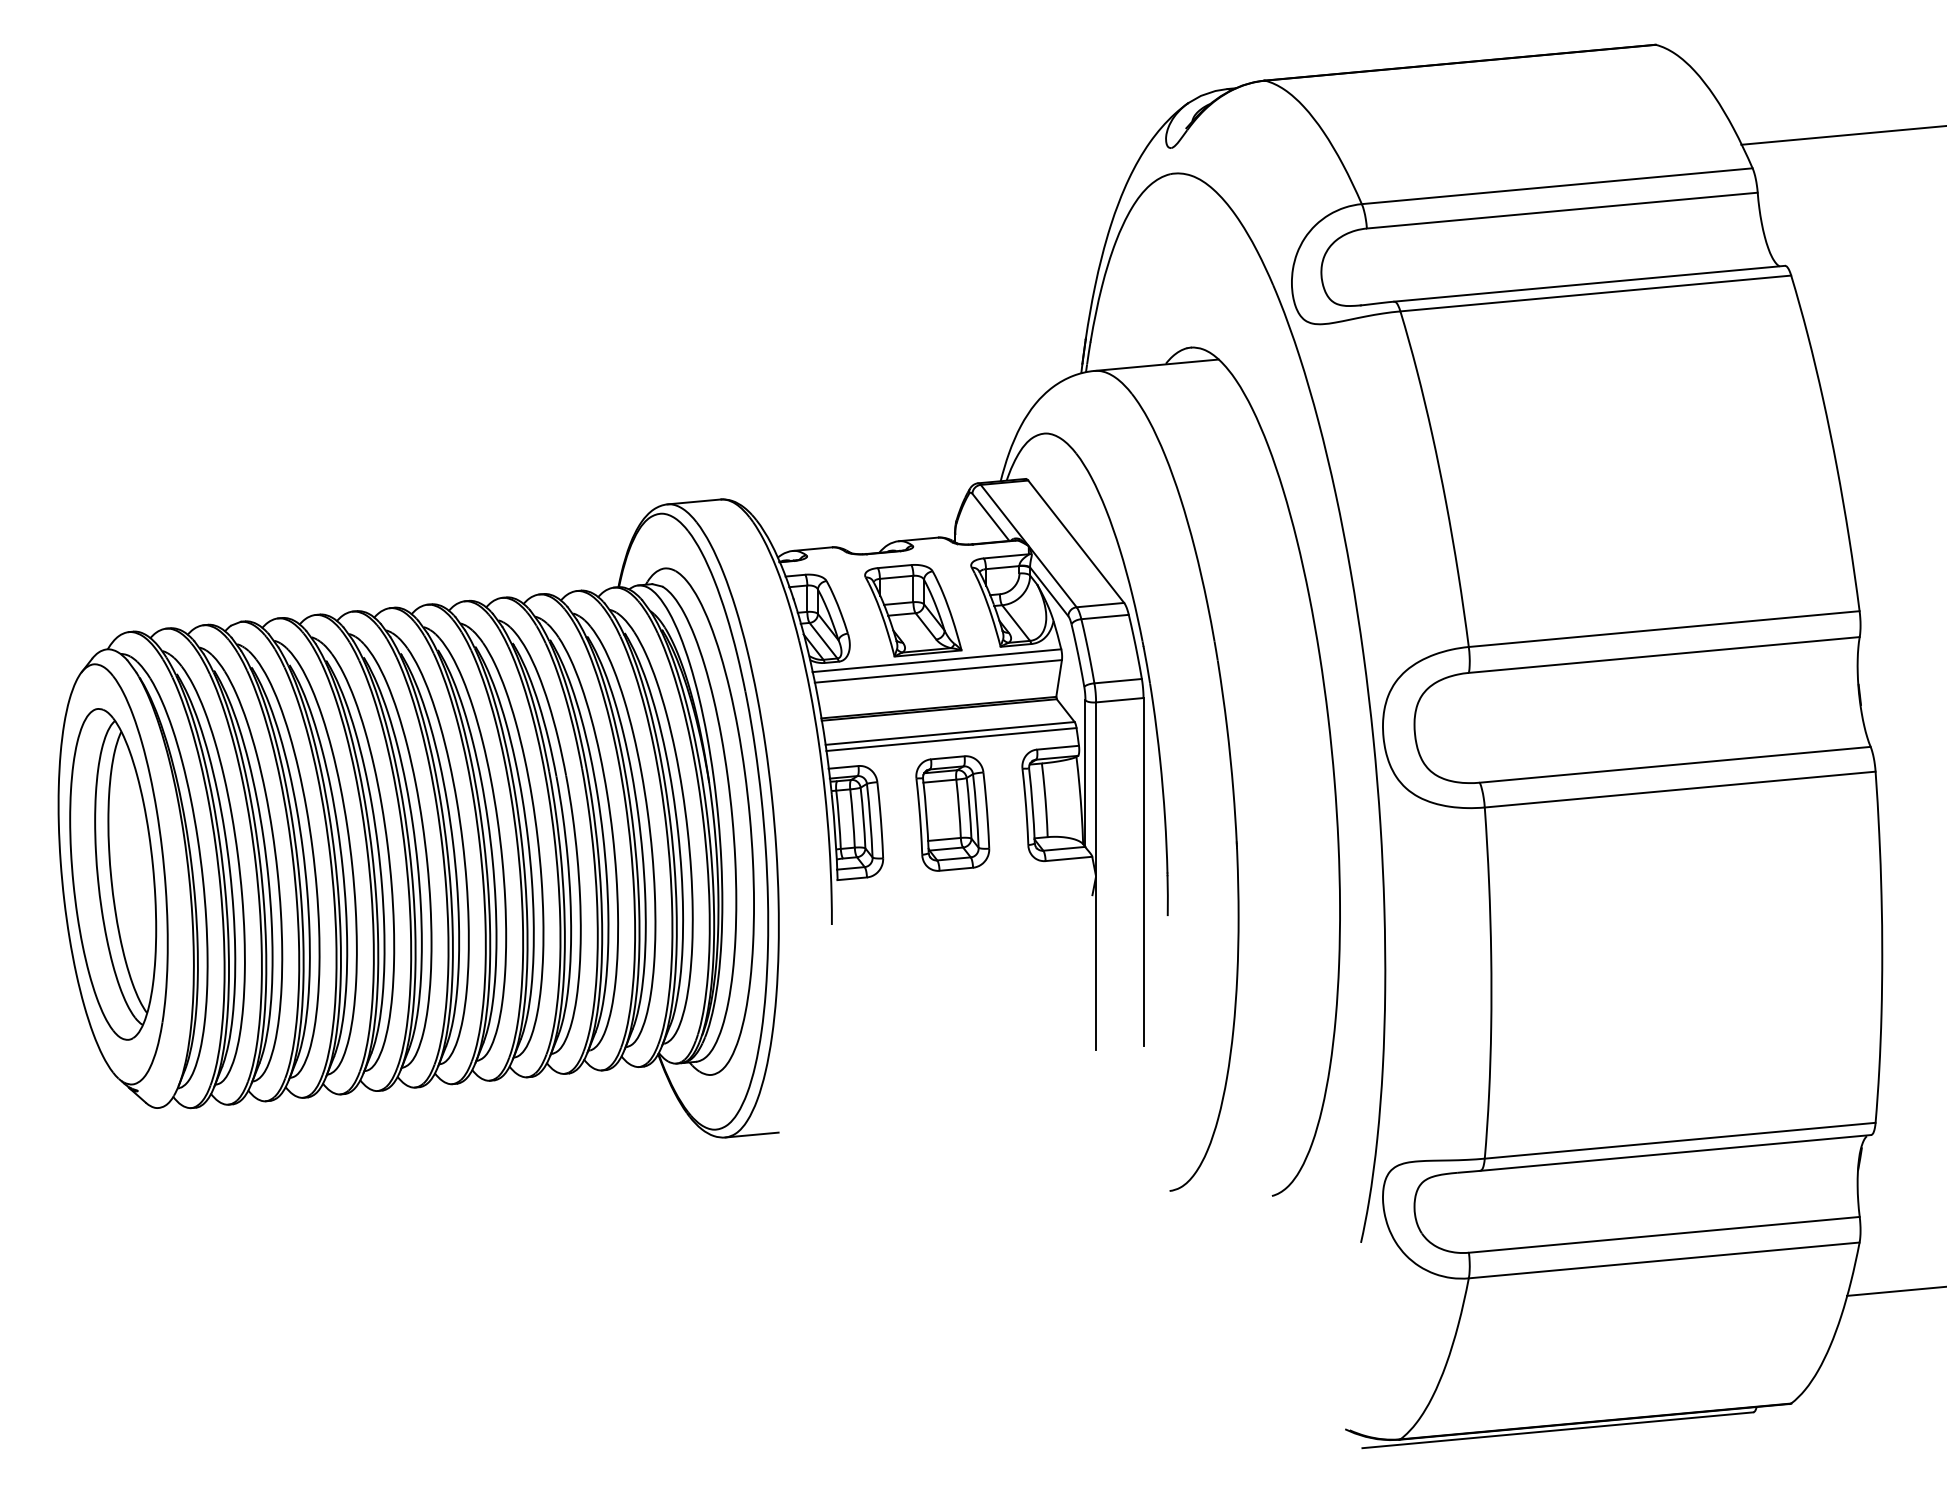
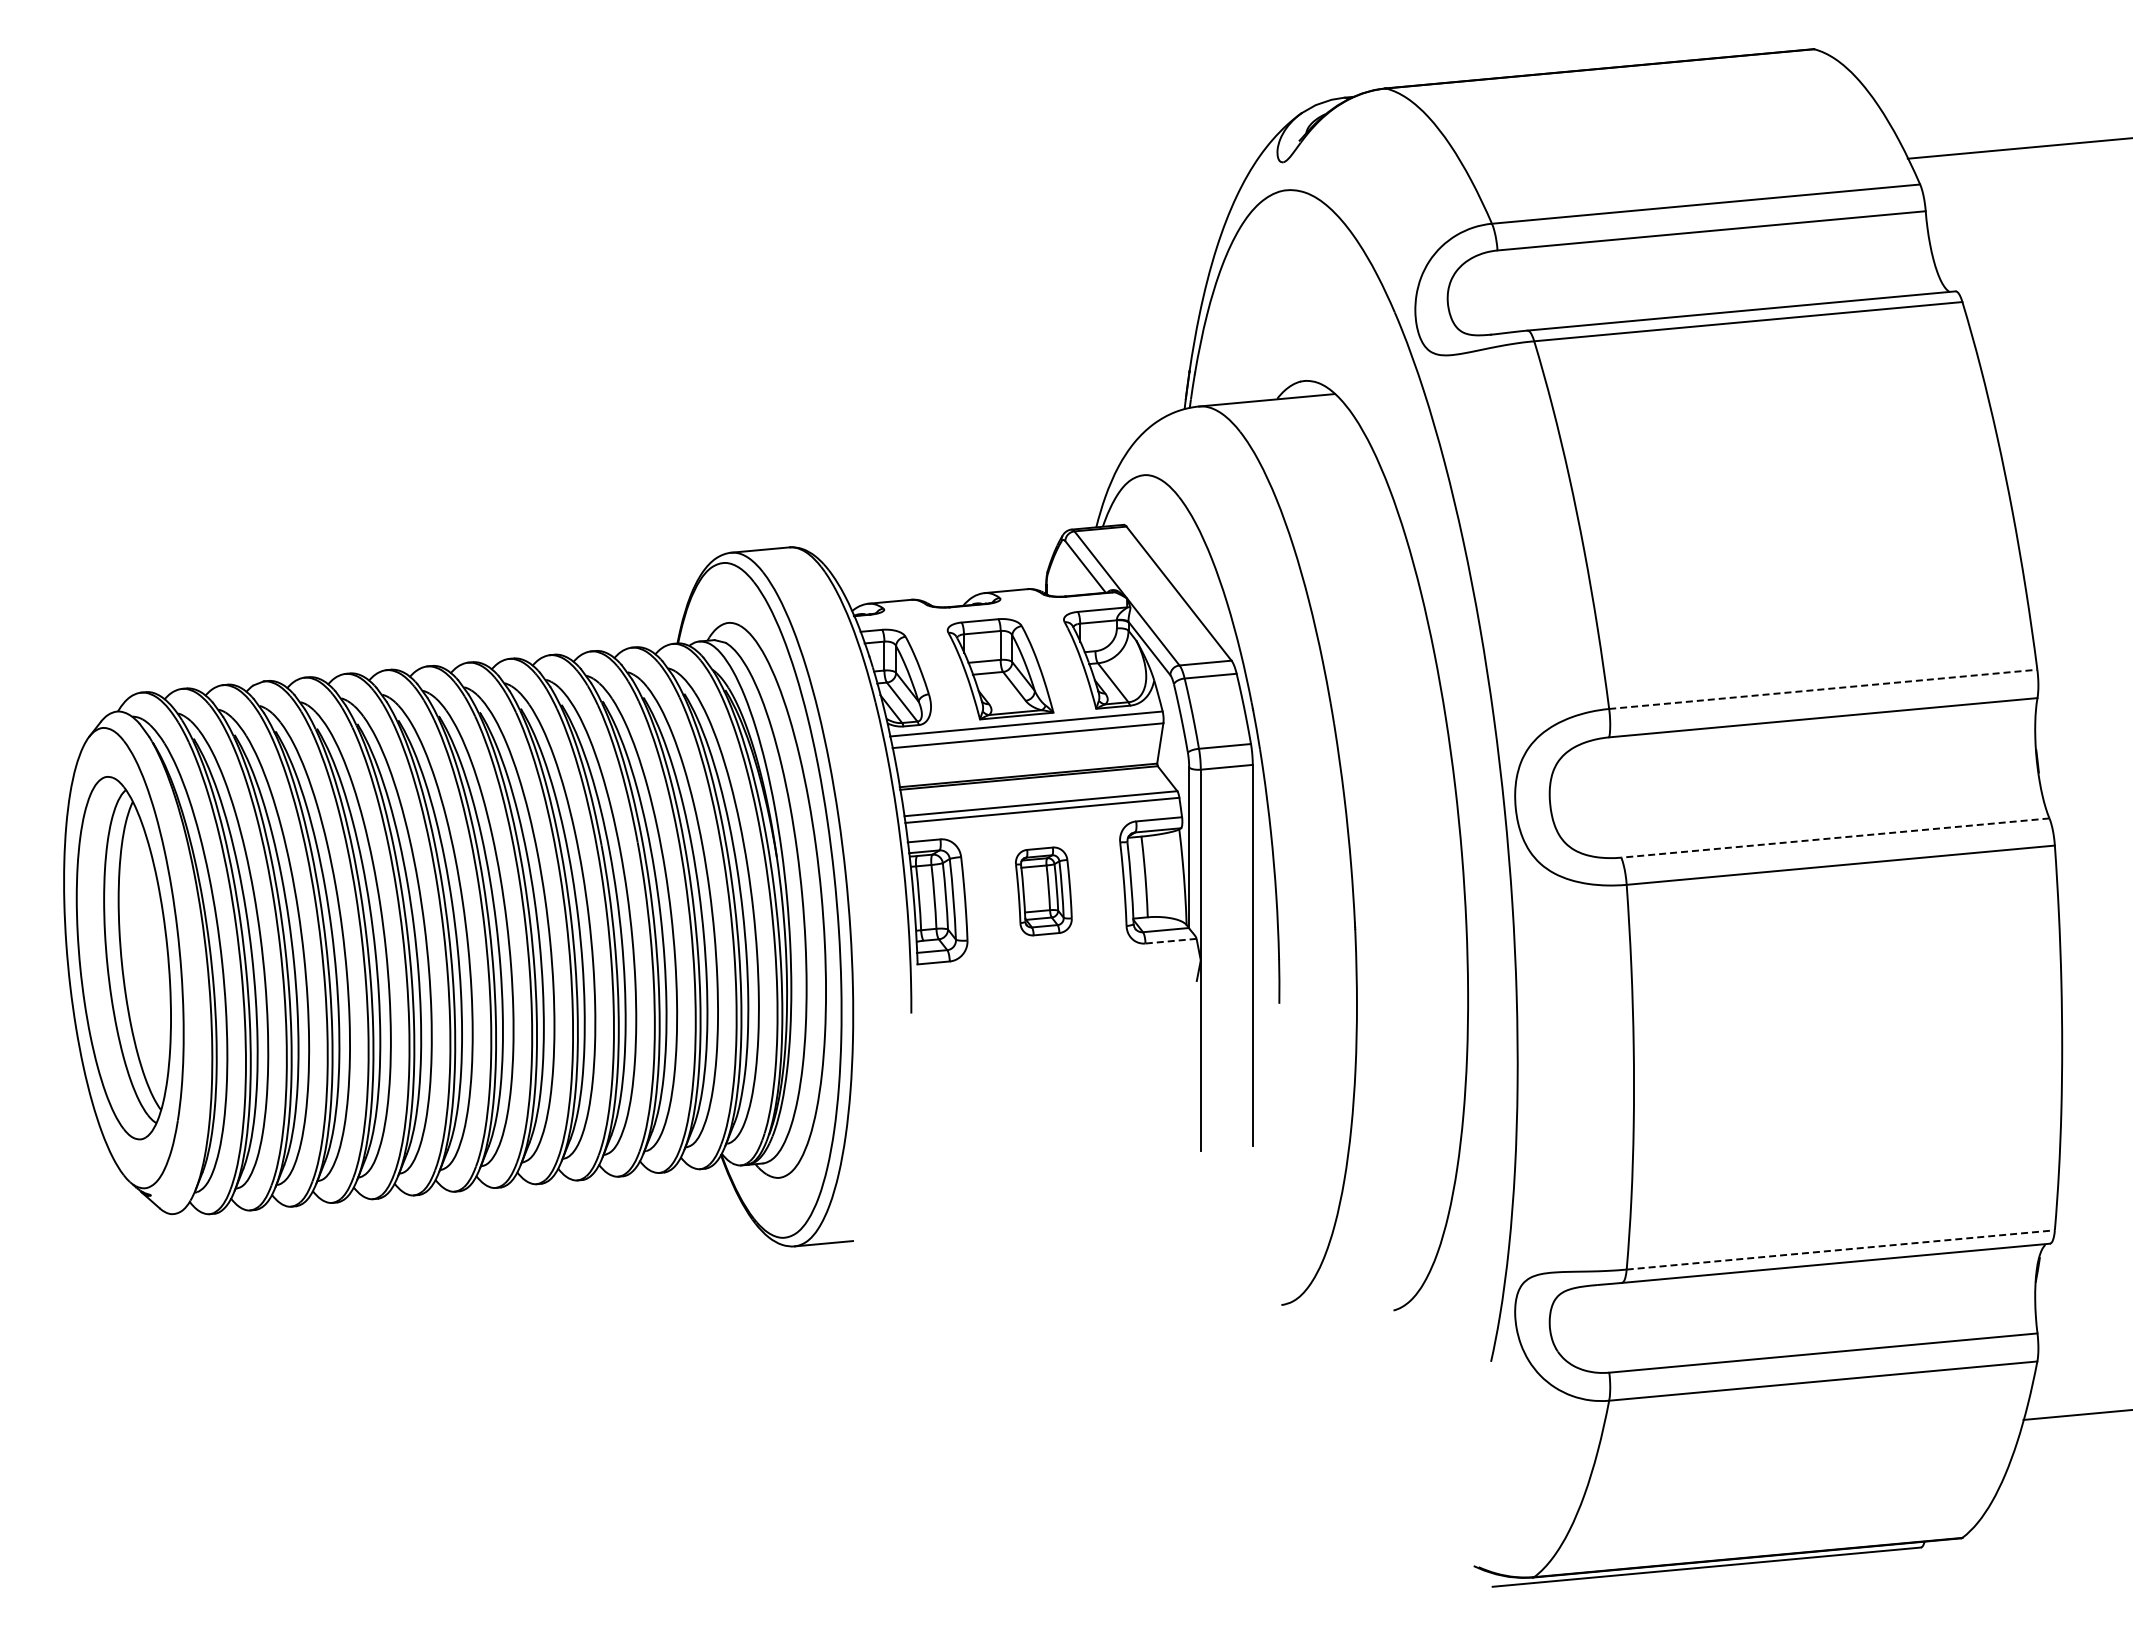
line: (1664, 629) -> (1823, 689), solid -> dashed
line: (1675, 765) -> (1835, 838), solid -> dashed
part: (952, 813) -> (1043, 891), size x0.7
line: (1069, 859) -> (1171, 941), solid -> dashed
line: (1679, 1140) -> (1840, 1249), solid -> dashed

